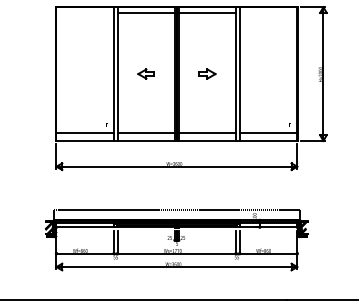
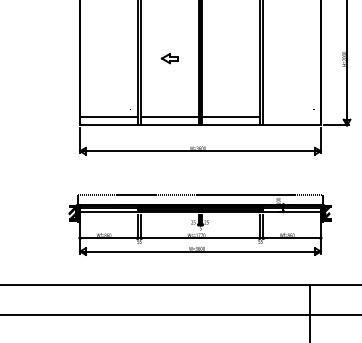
part: (207, 73) -> (231, 58), removed
line: (267, 132) -> (291, 117), removed

